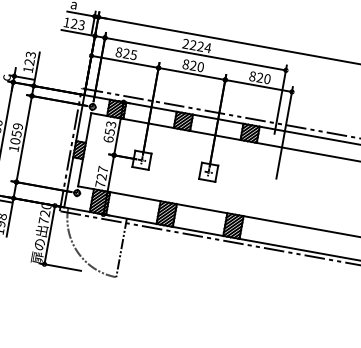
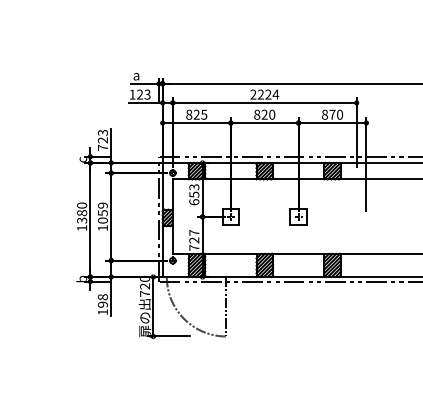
text: (27, 69) -> (102, 147), 123 -> 723
text: (260, 77) -> (332, 114), 820 -> 870

